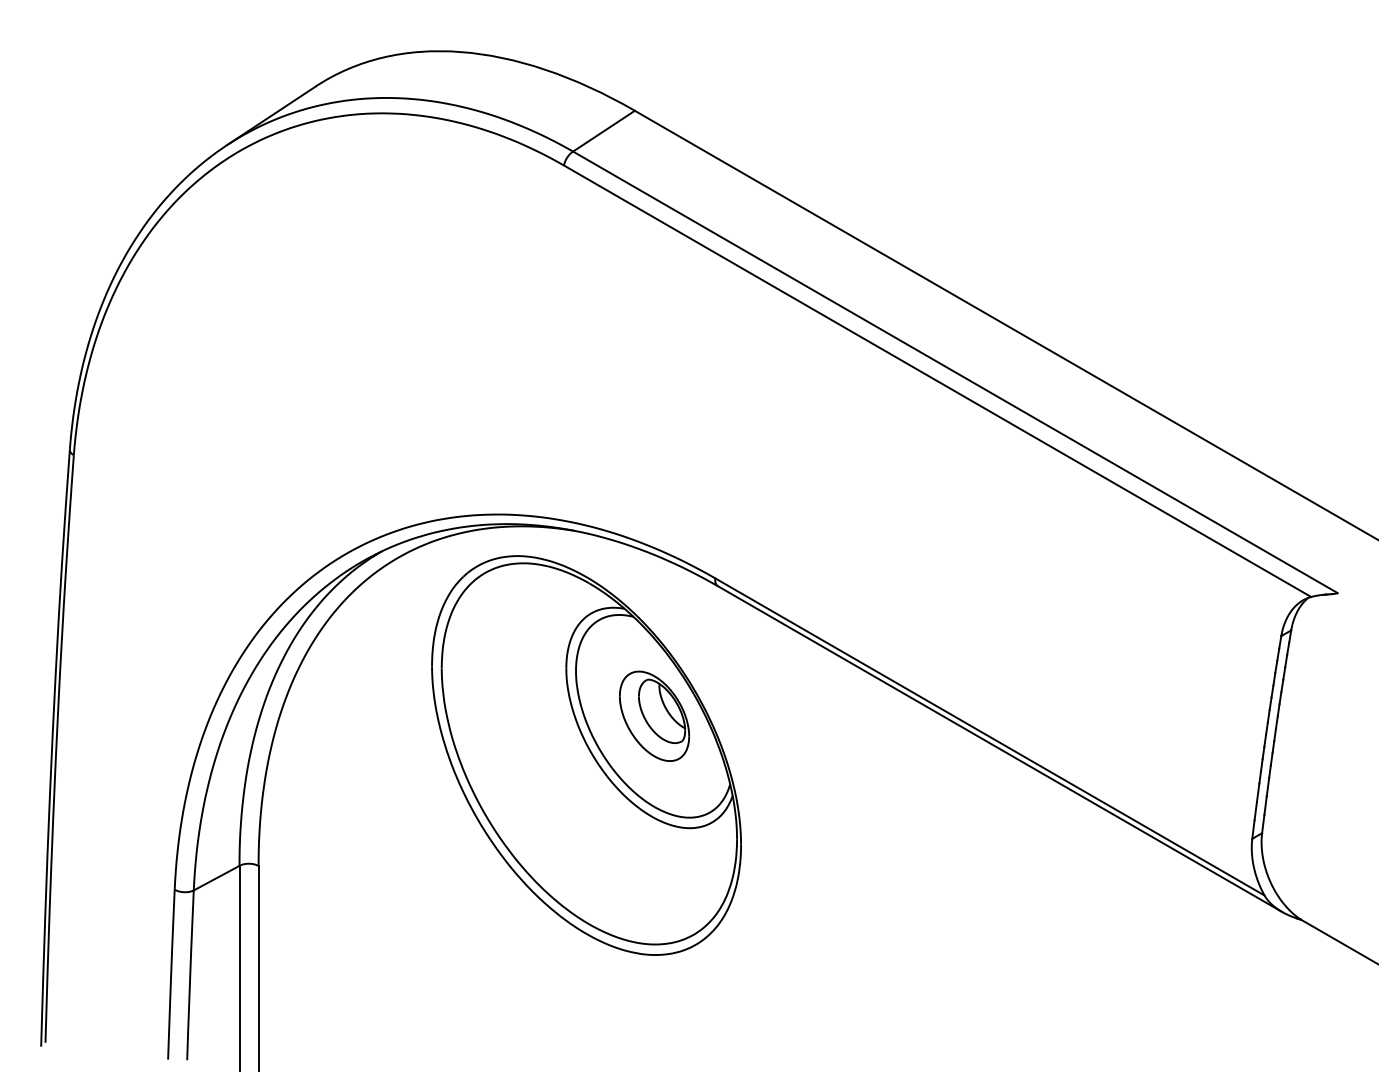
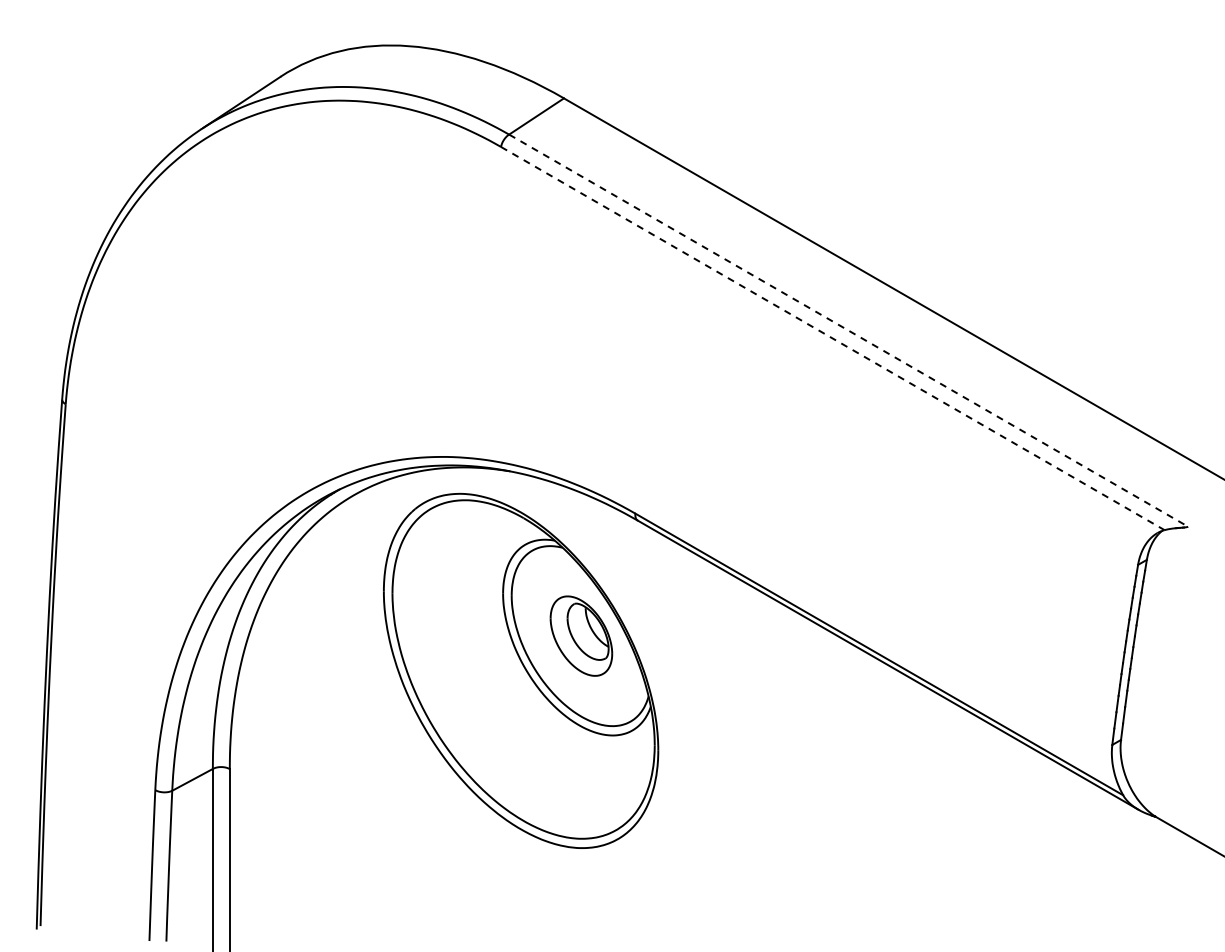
line: (956, 372) -> (849, 330), solid -> dashed
line: (938, 381) -> (833, 338), solid -> dashed

